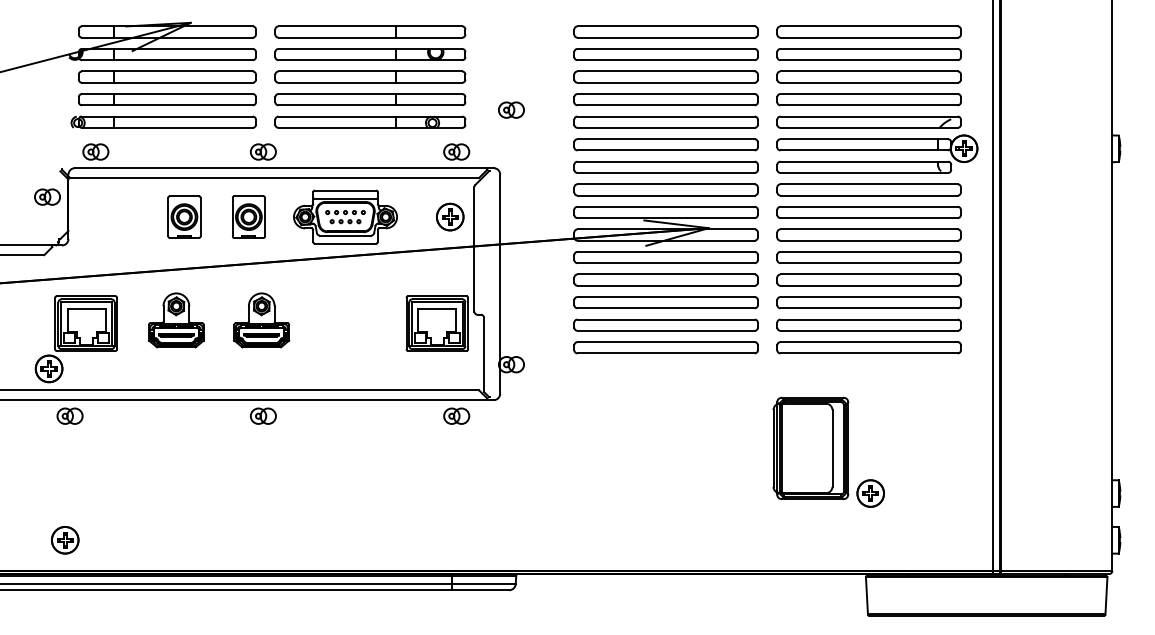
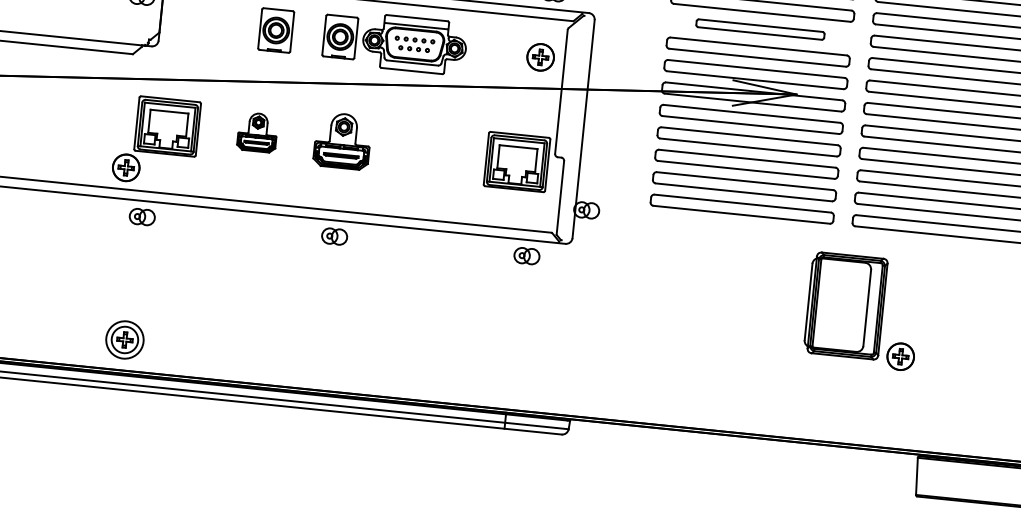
part: (665, 166) -> (759, 28), size x0.7
part: (345, 216) -> (414, 43), moved
part: (175, 320) -> (256, 132), size x0.7
part: (828, 451) -> (862, 310), moved
circle: (64, 539) -> (124, 339), size x1.4

